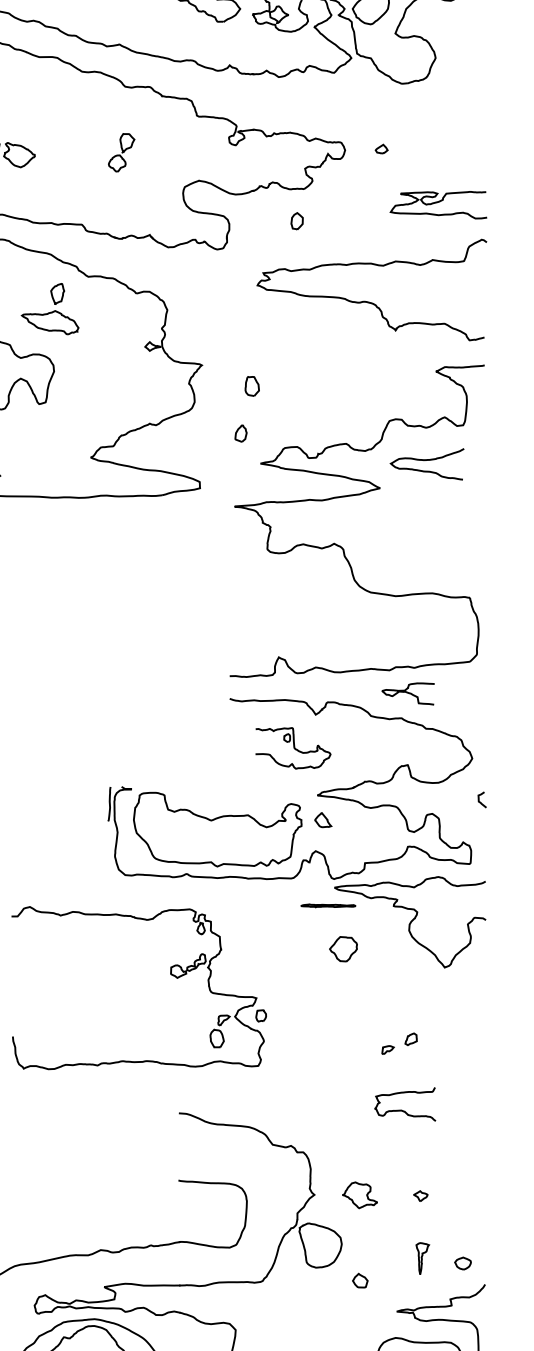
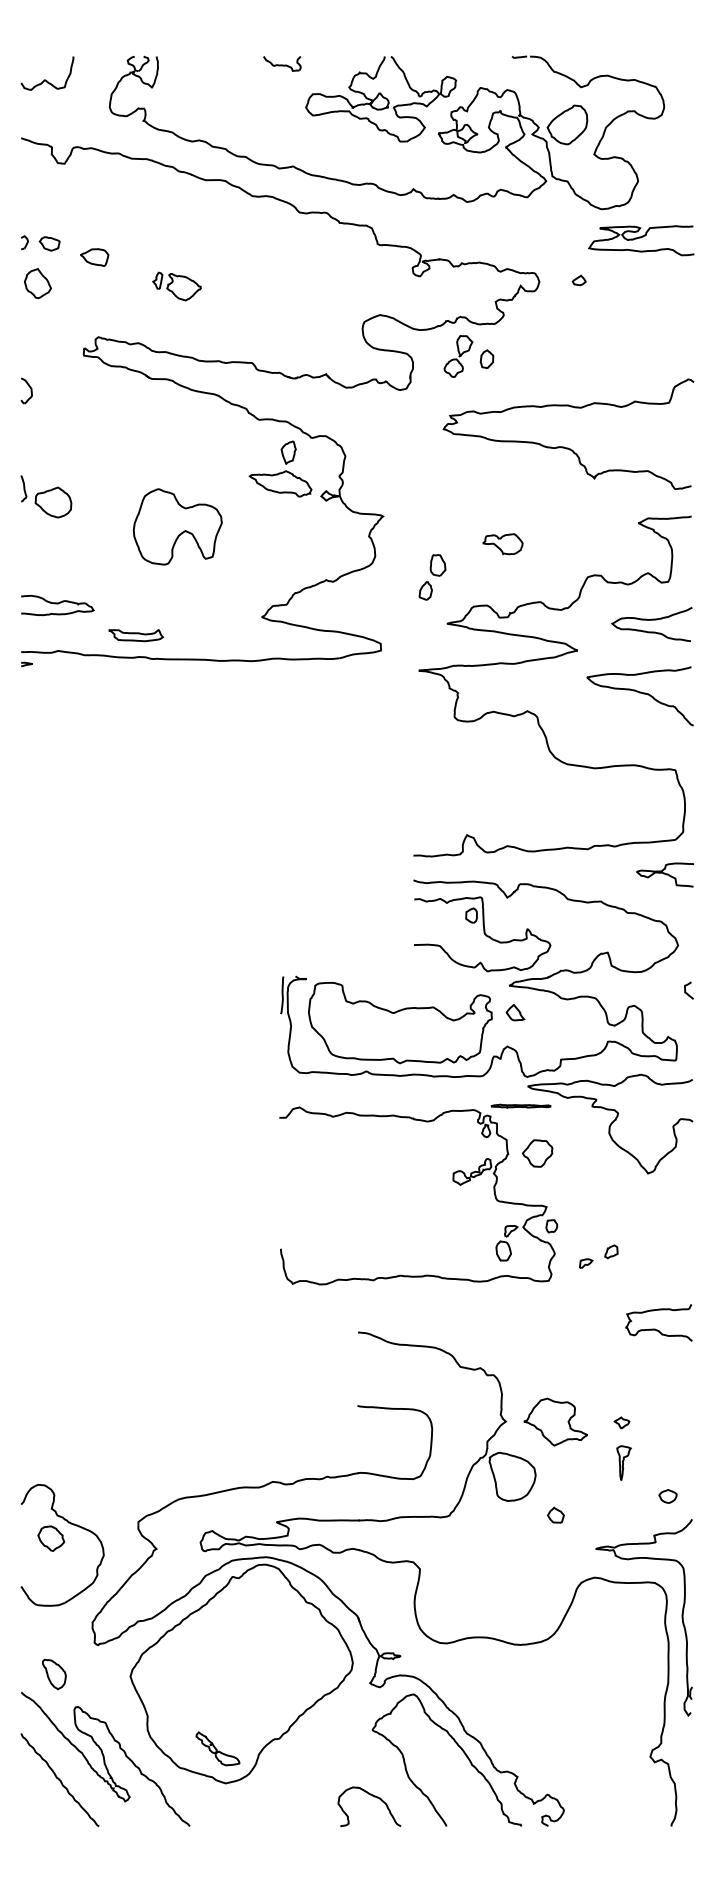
part: (121, 152) -> (458, 356), moved
curve: (437, 203) -> (640, 238), moved
part: (50, 308) -> (280, 468), moved
part: (251, 386) -> (437, 565), moved
part: (311, 391) -> (502, 544), added
curve: (426, 460) -> (651, 620), moved
curve: (436, 527) -> (639, 693), added
curve: (407, 693) -> (664, 874), moved
part: (293, 748) -> (482, 934), size x1.67
part: (170, 973) -> (452, 1180), moved
curve: (402, 1109) -> (655, 1328), moved
part: (359, 1194) -> (555, 1421), size x1.67
part: (422, 1258) -> (623, 1462), moved

